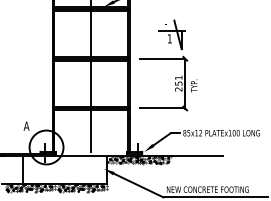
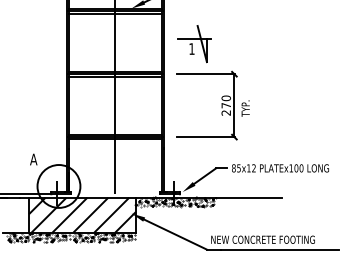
part: (171, 35) -> (194, 44), moved
text: (178, 80) -> (226, 101), 251 -> 270
hatch: (65, 169) -> (82, 214), added

